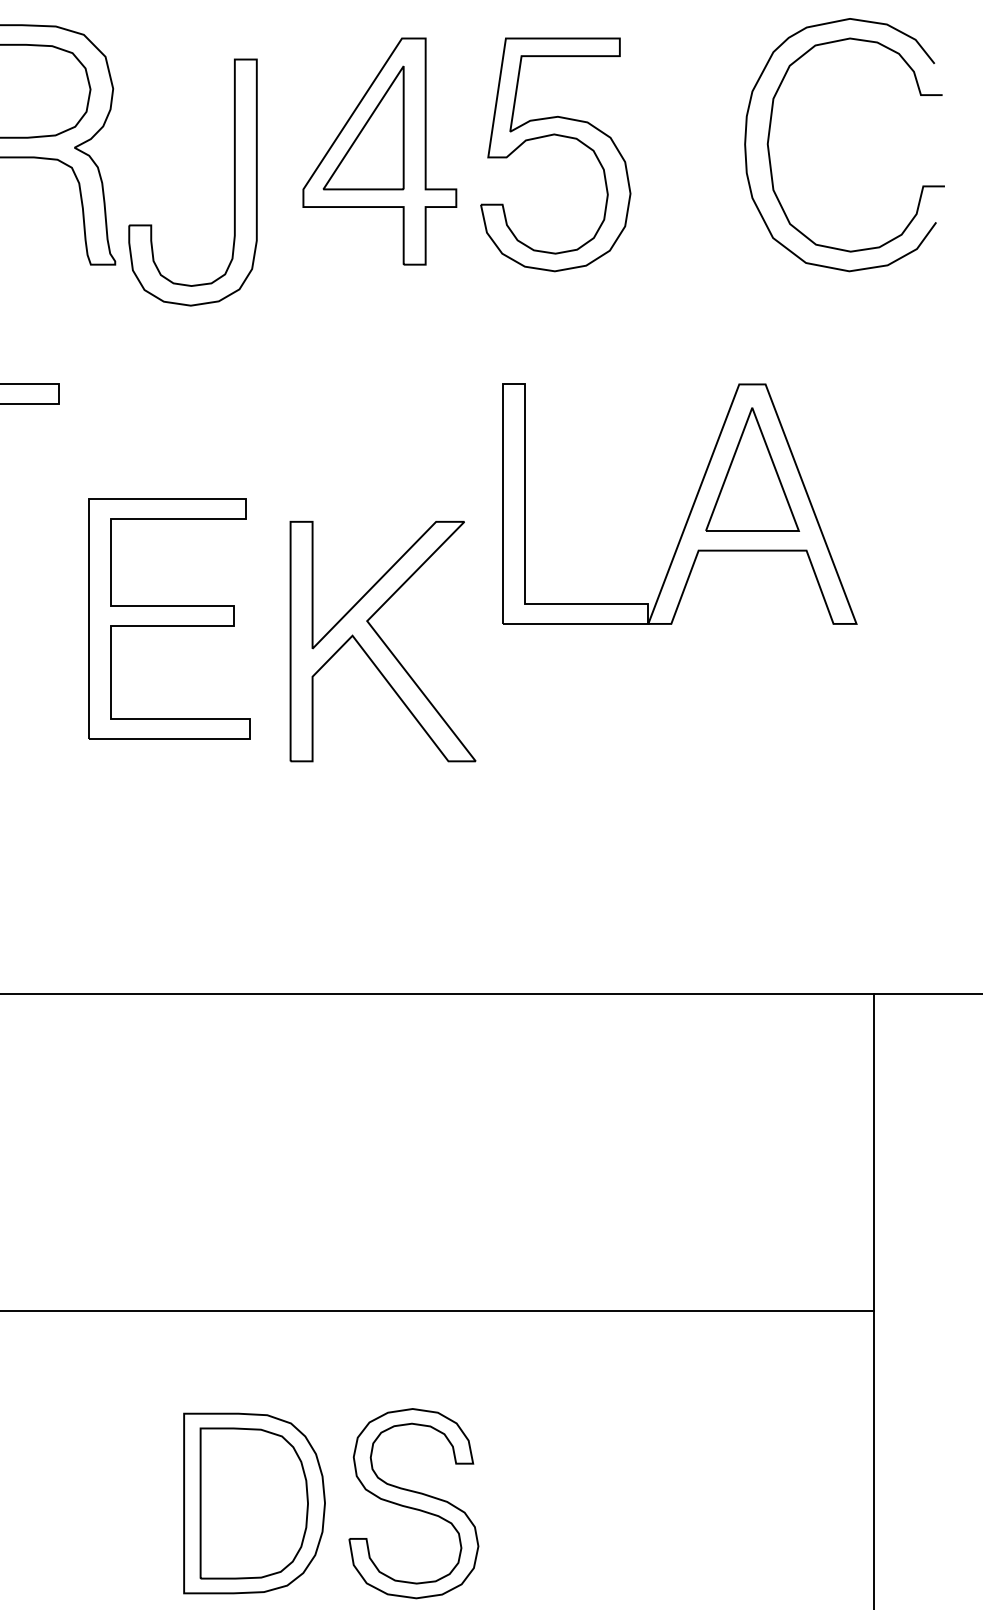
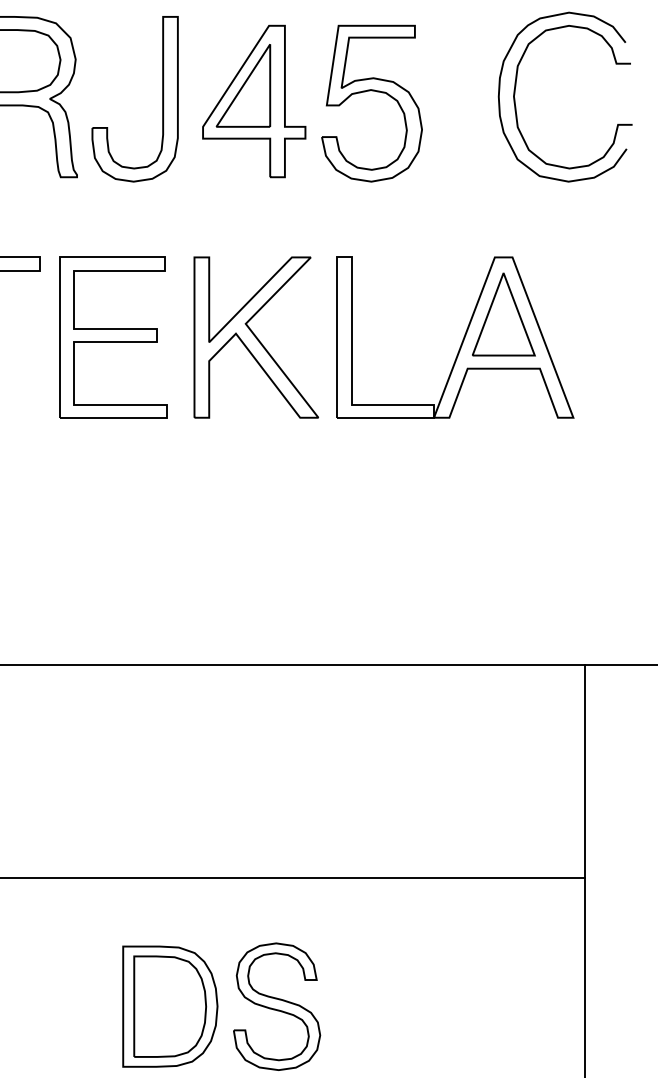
part: (233, 182) -> (162, 99), moved
part: (169, 619) -> (113, 337), moved
part: (381, 641) -> (255, 337), moved

